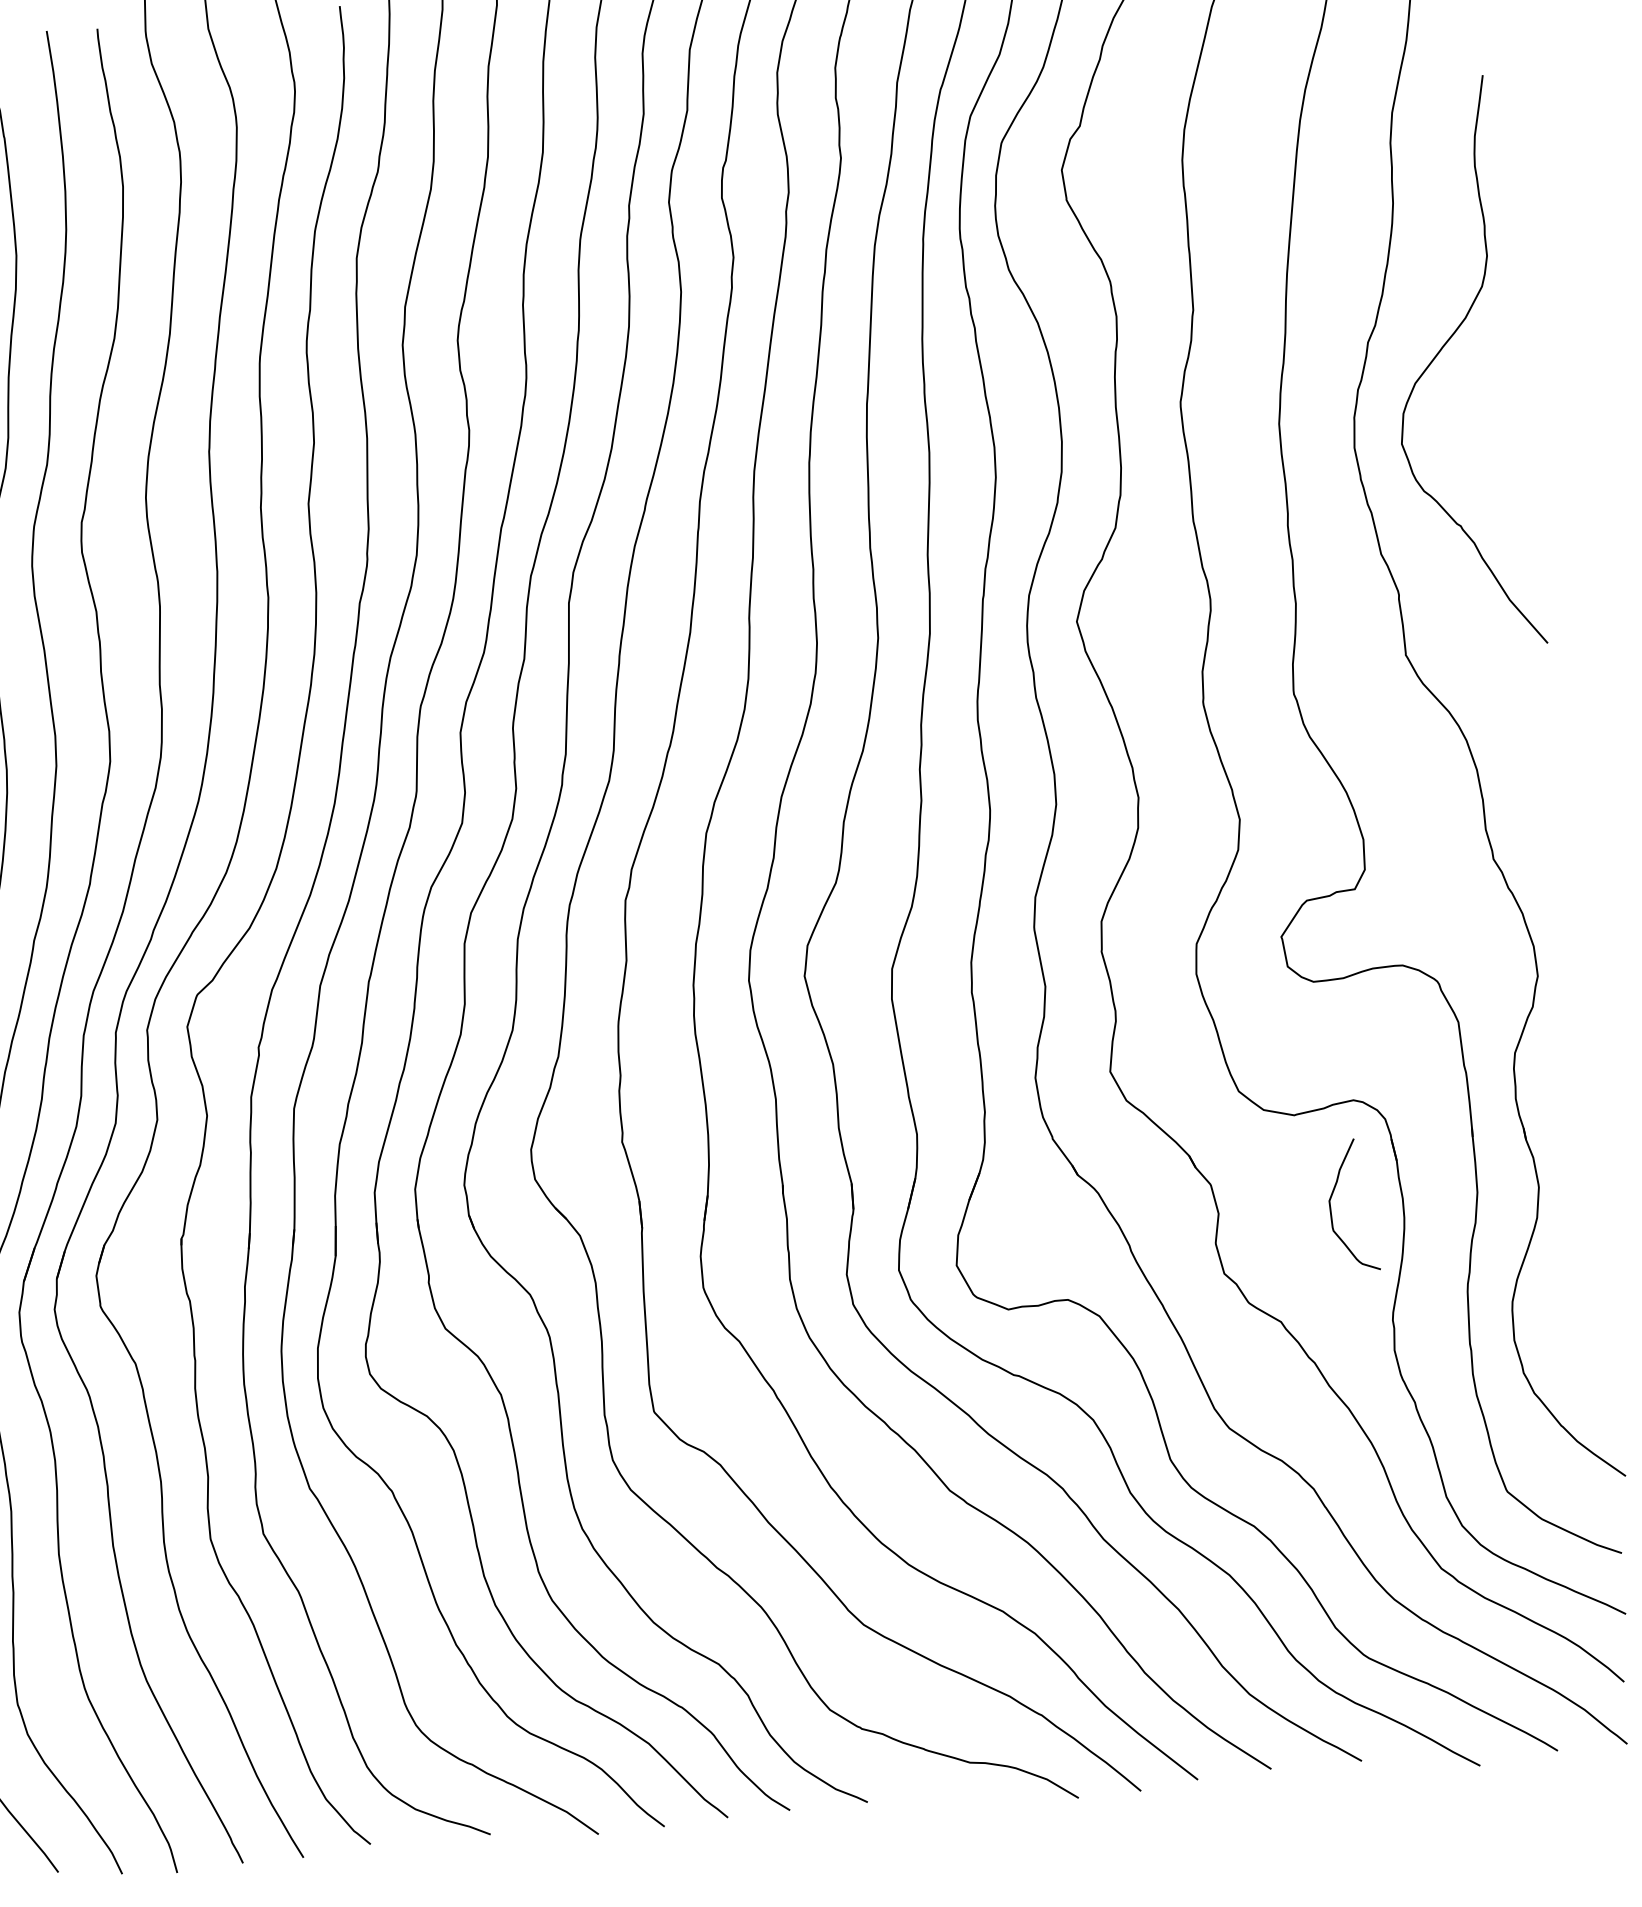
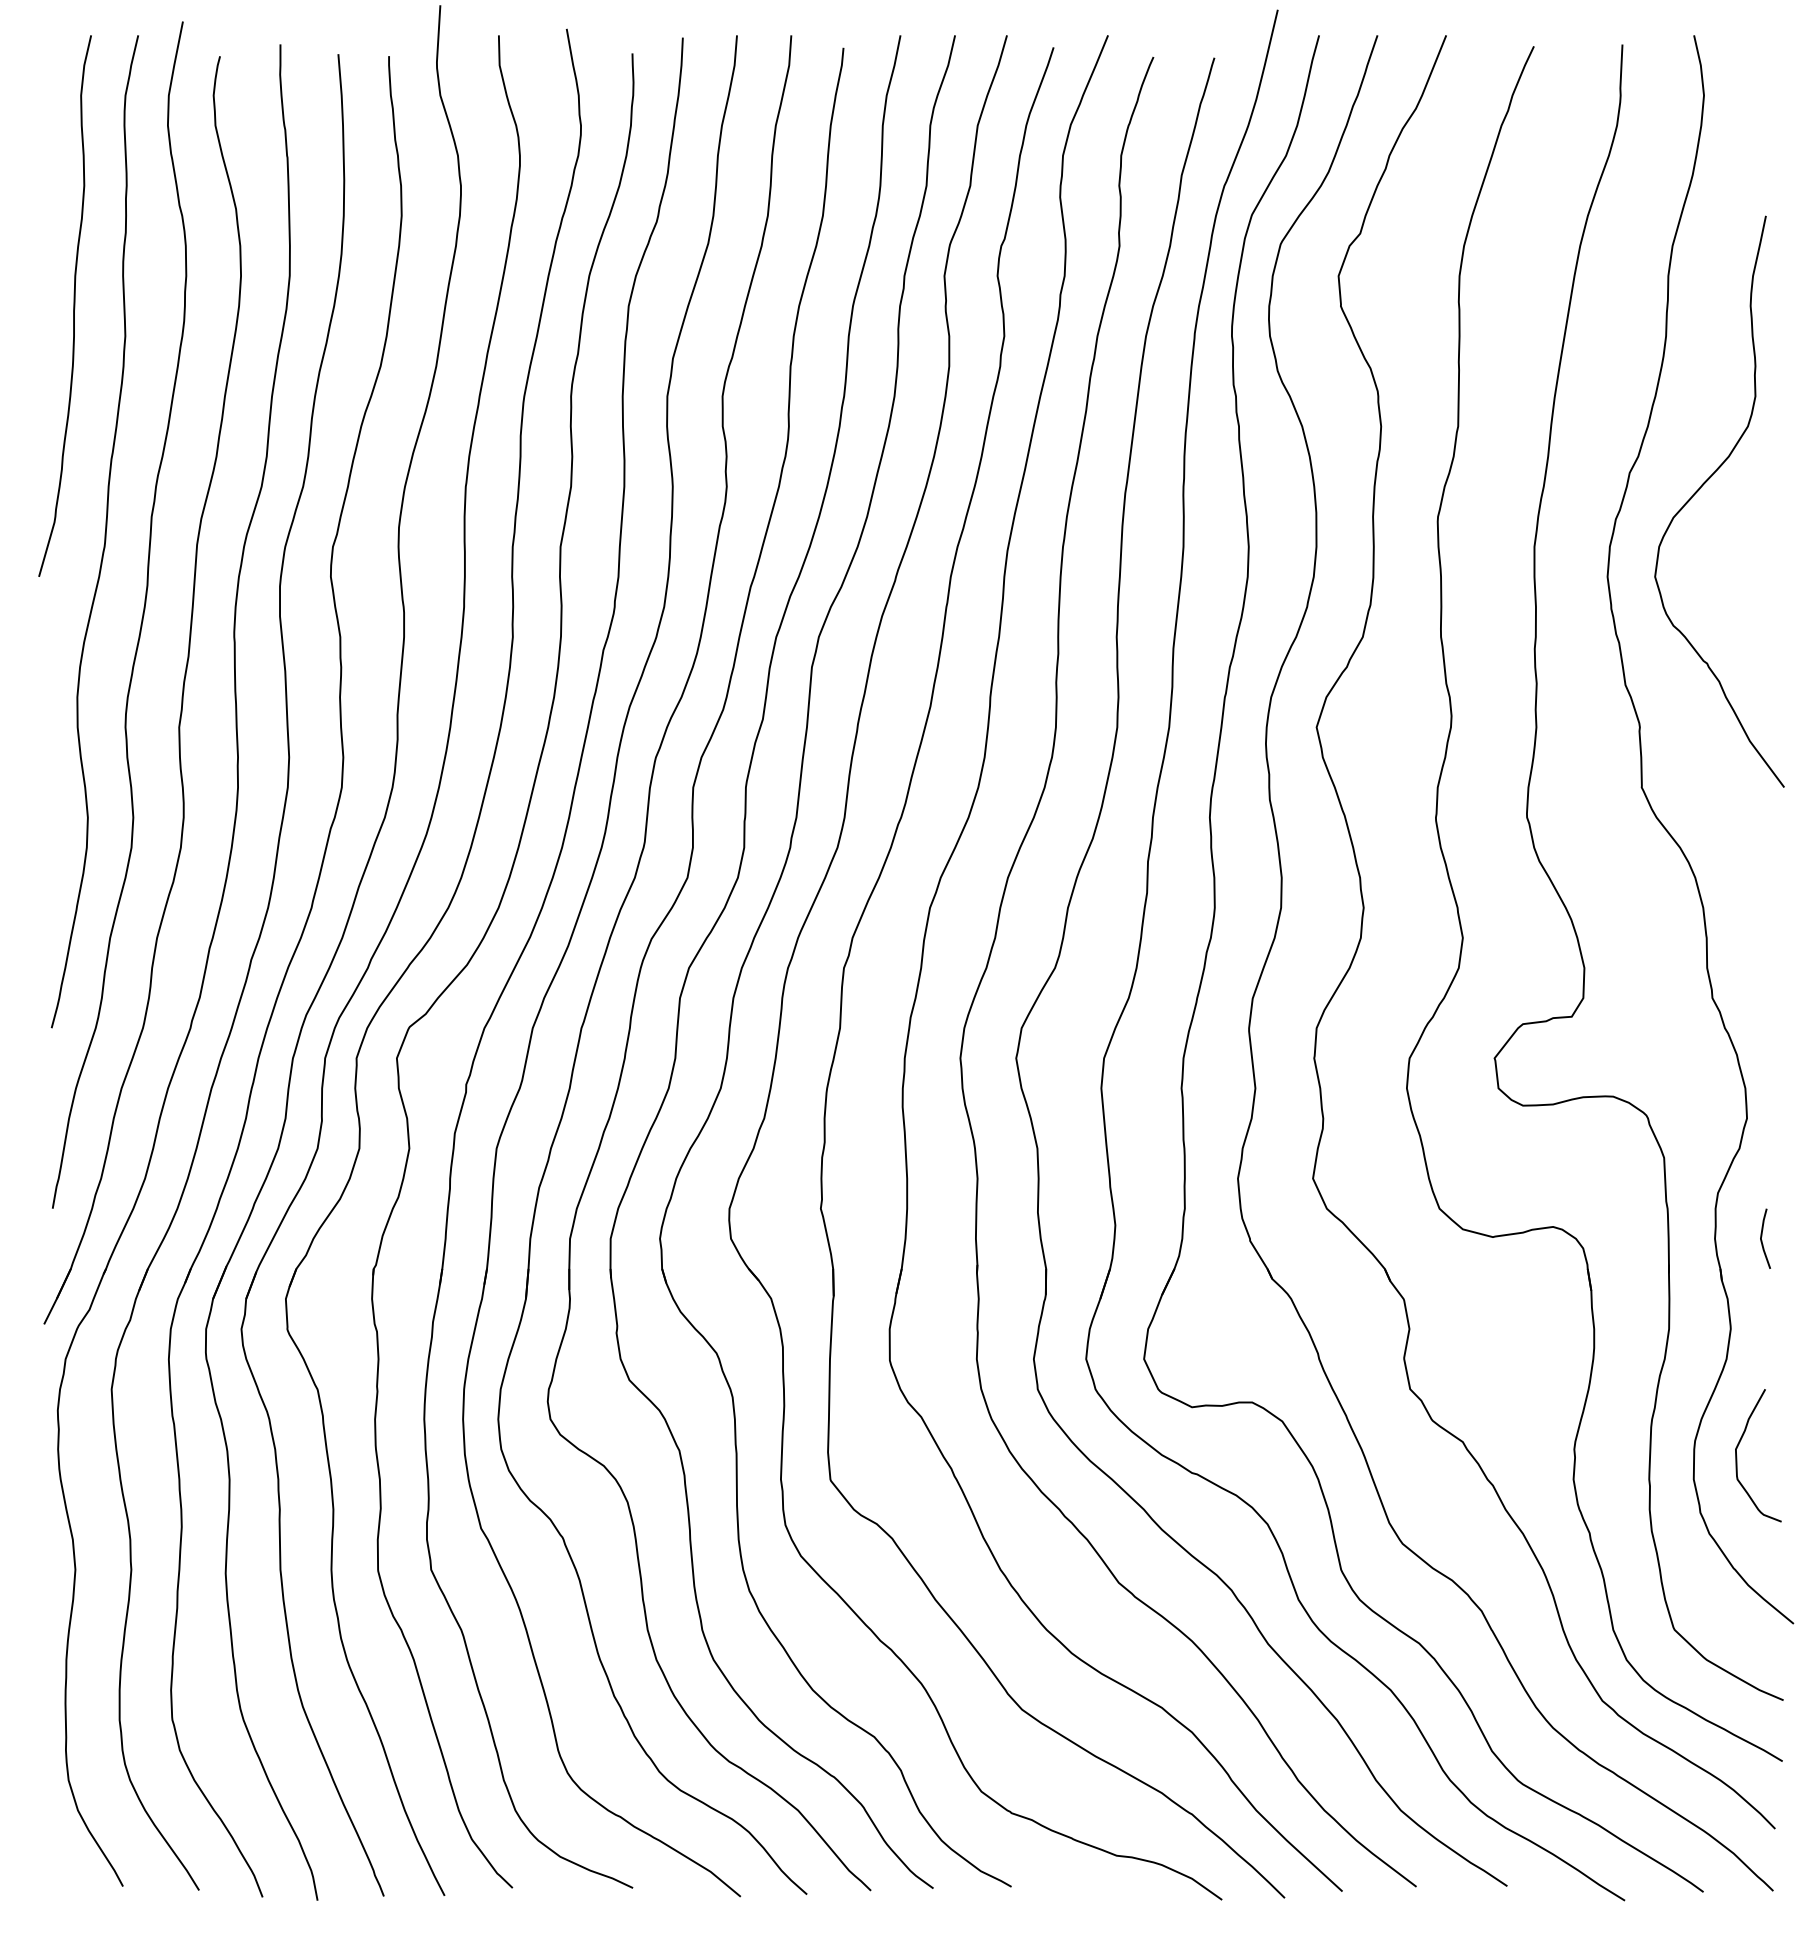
line: (1562, 1092) -> (1762, 1236), added
curve: (1331, 1207) -> (1737, 1456), moved

